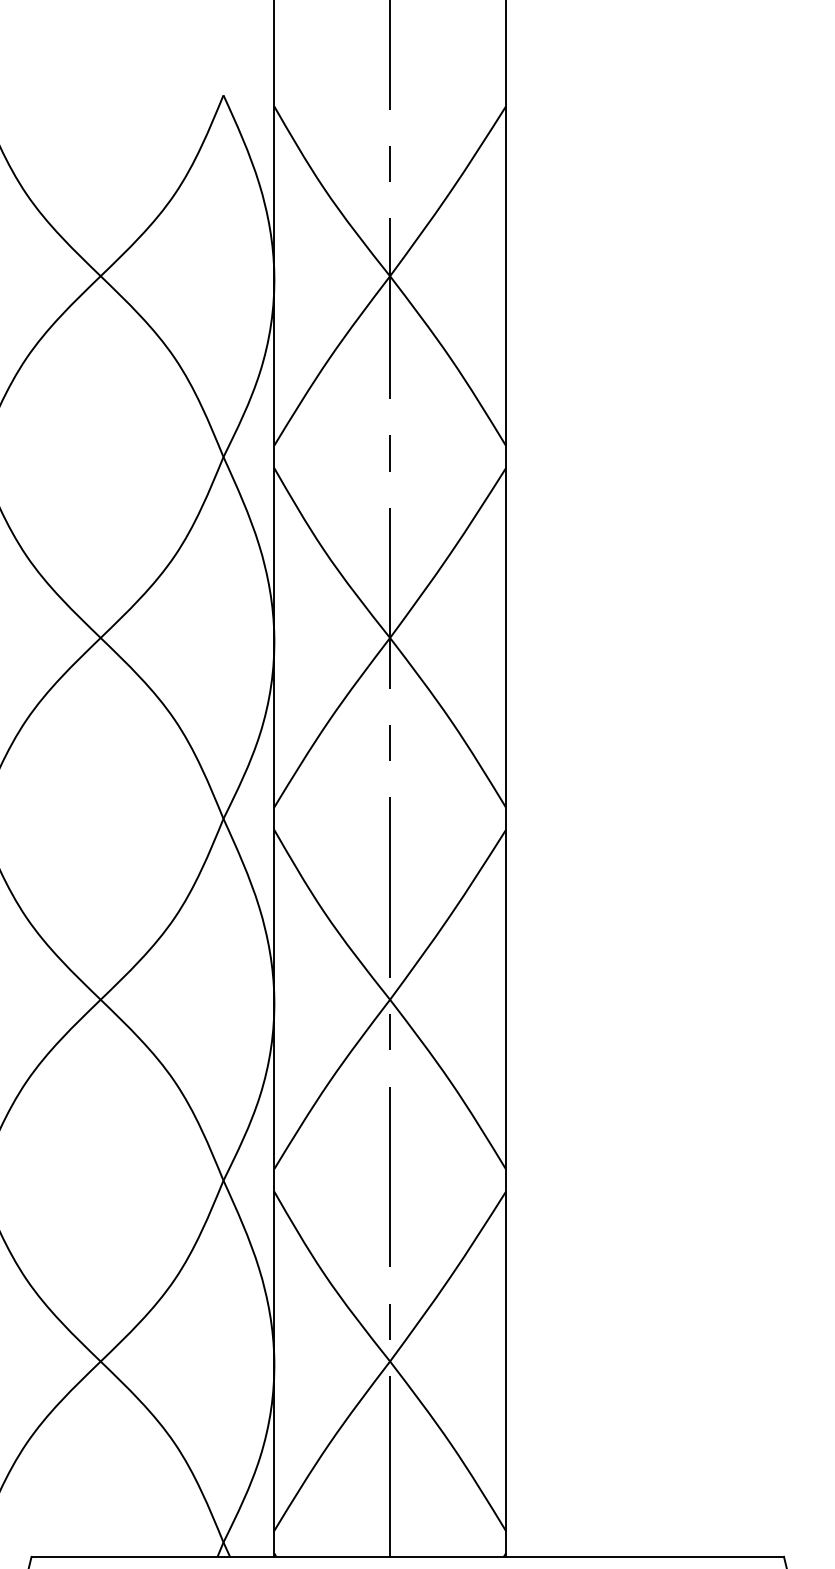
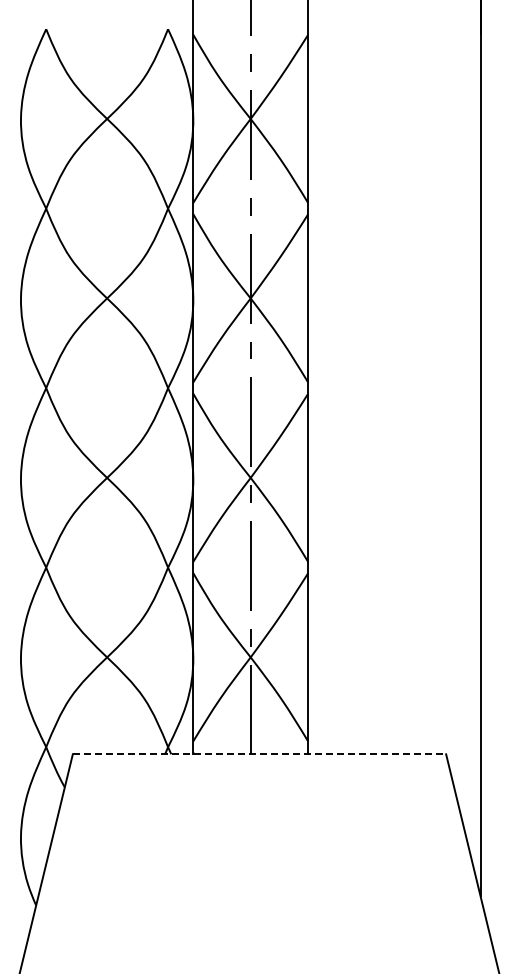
line: (407, 1557) -> (259, 754), solid -> dashed

